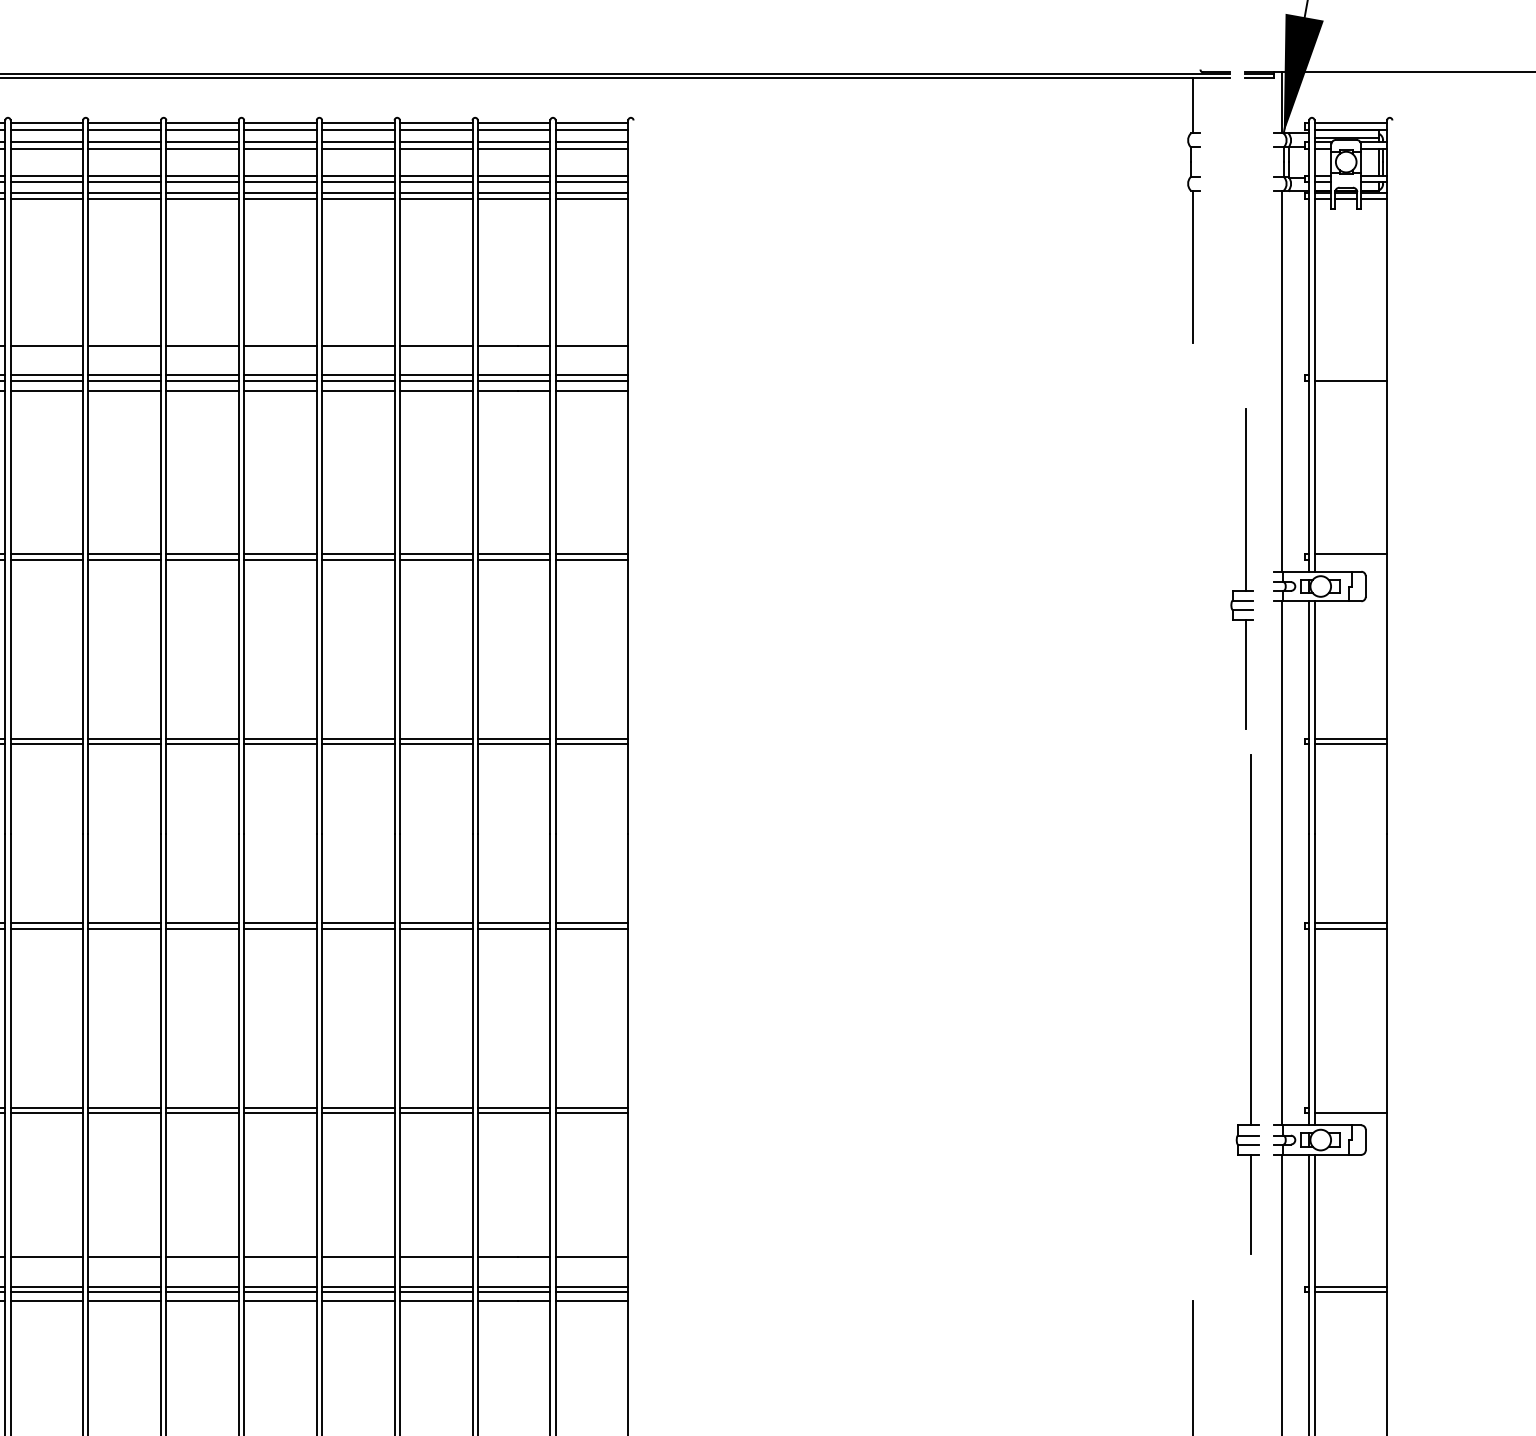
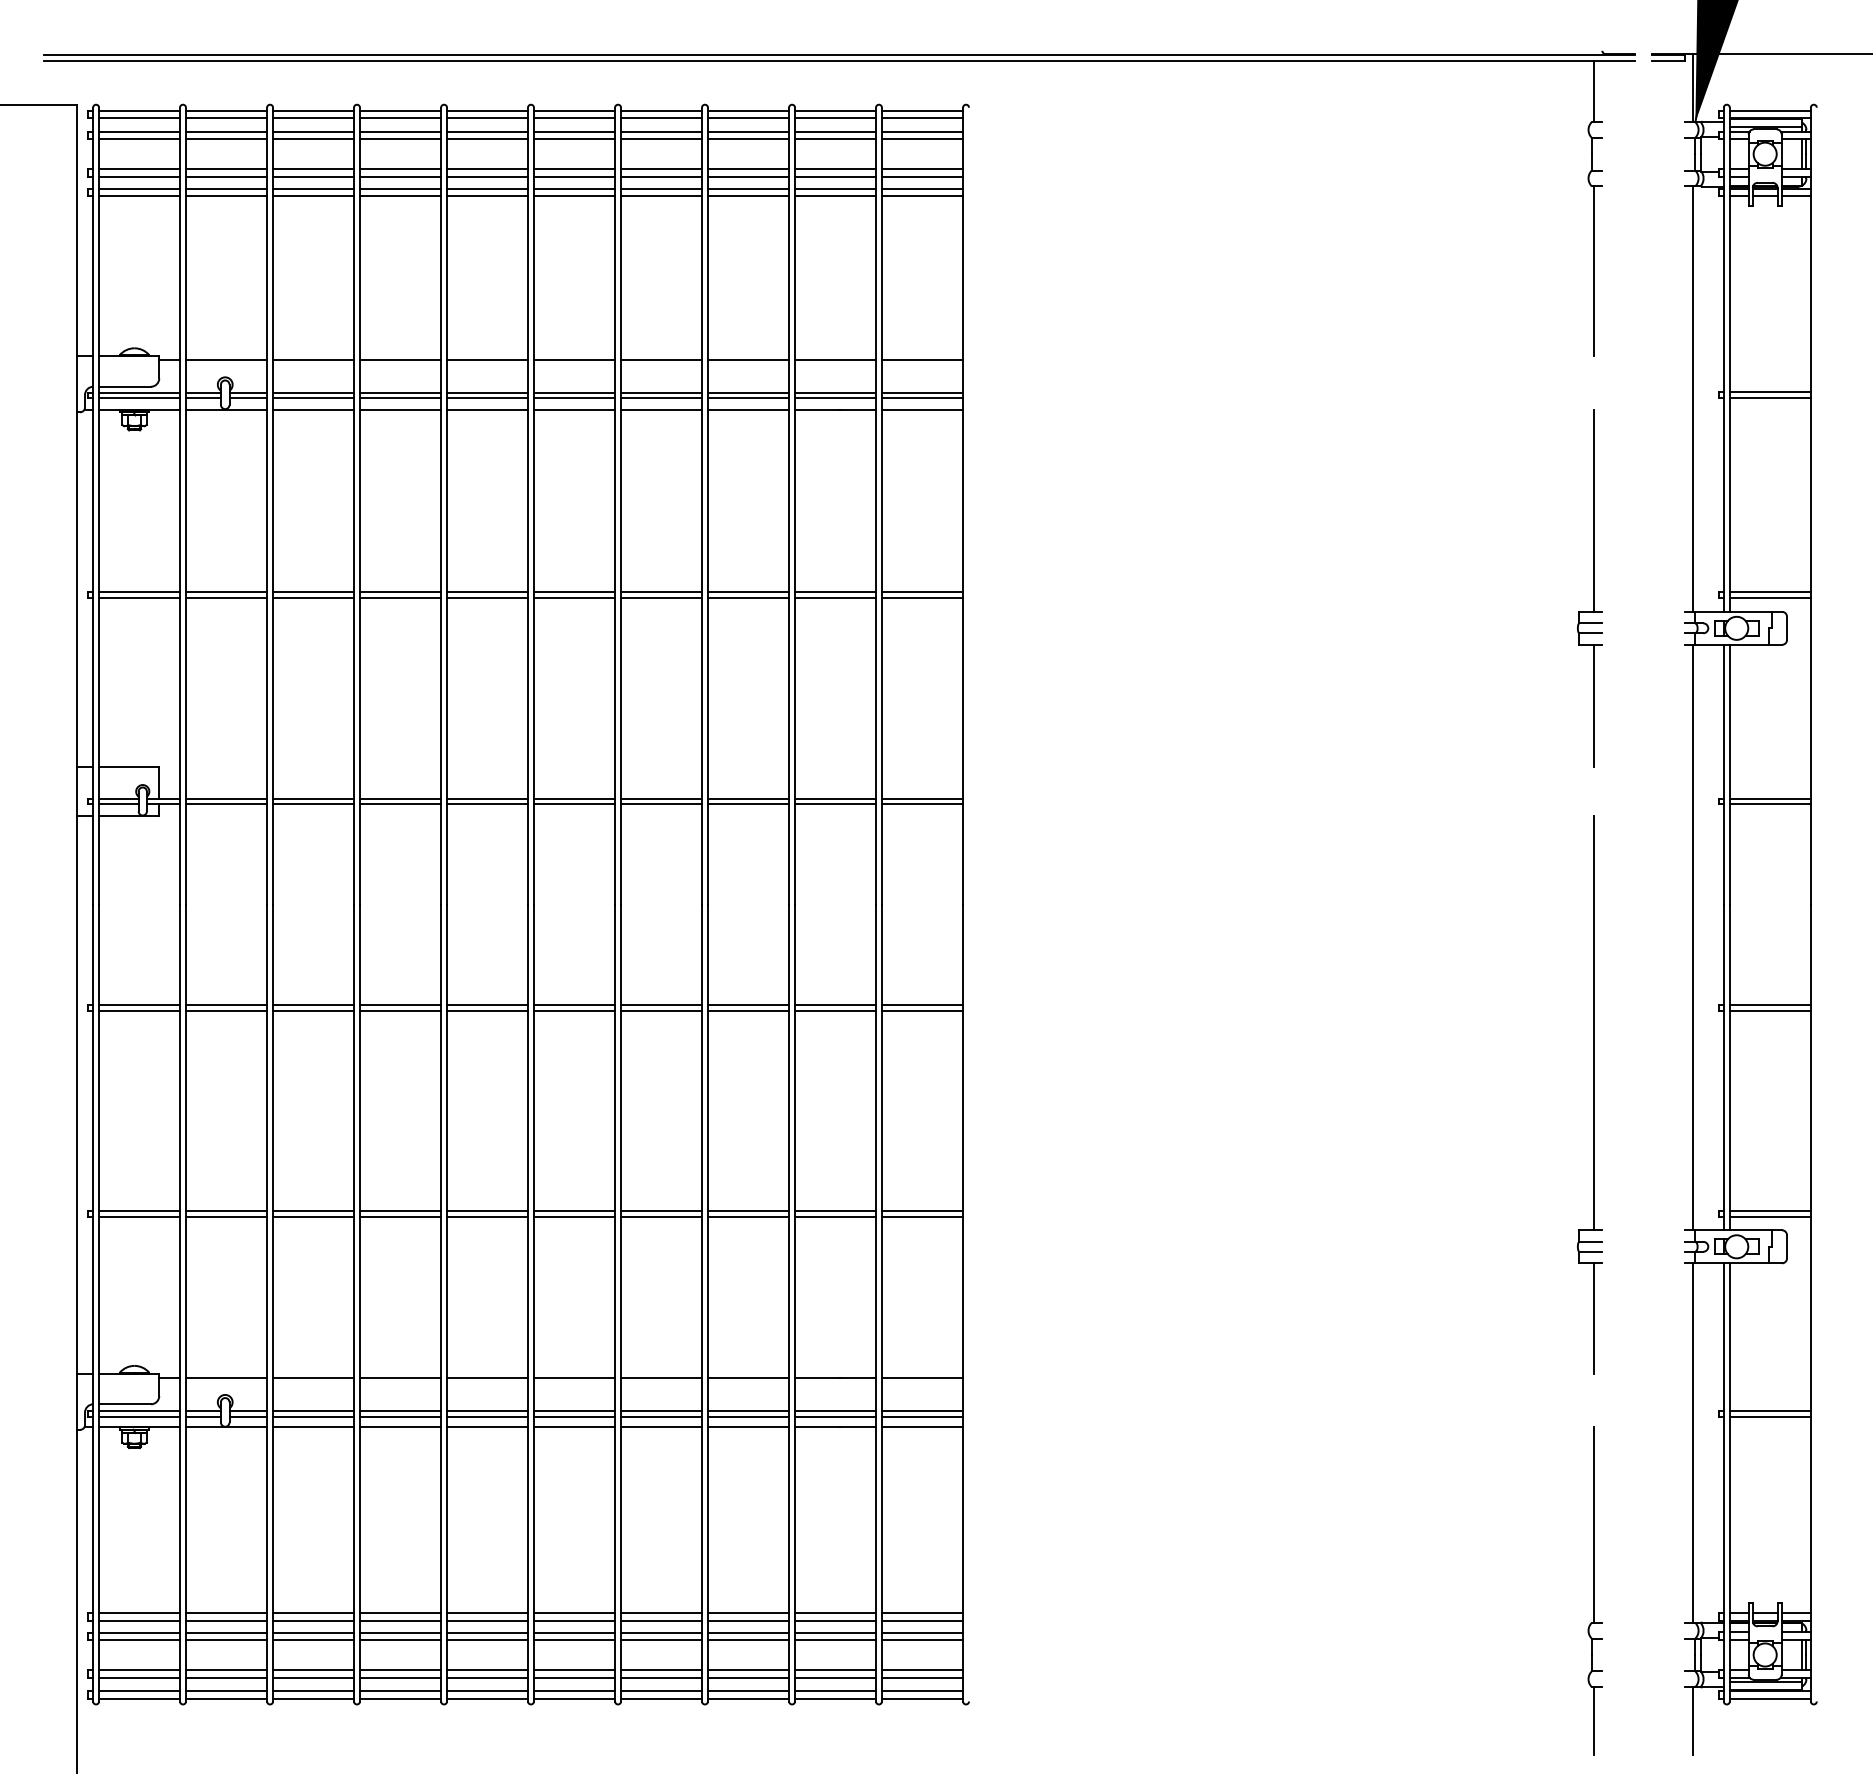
line: (1350, 375) -> (1769, 392), added
line: (1350, 559) -> (1769, 598), added
part: (1241, 569) -> (1589, 588), moved
part: (1247, 1003) -> (1589, 1094), moved
line: (1350, 1107) -> (1769, 1210), added

